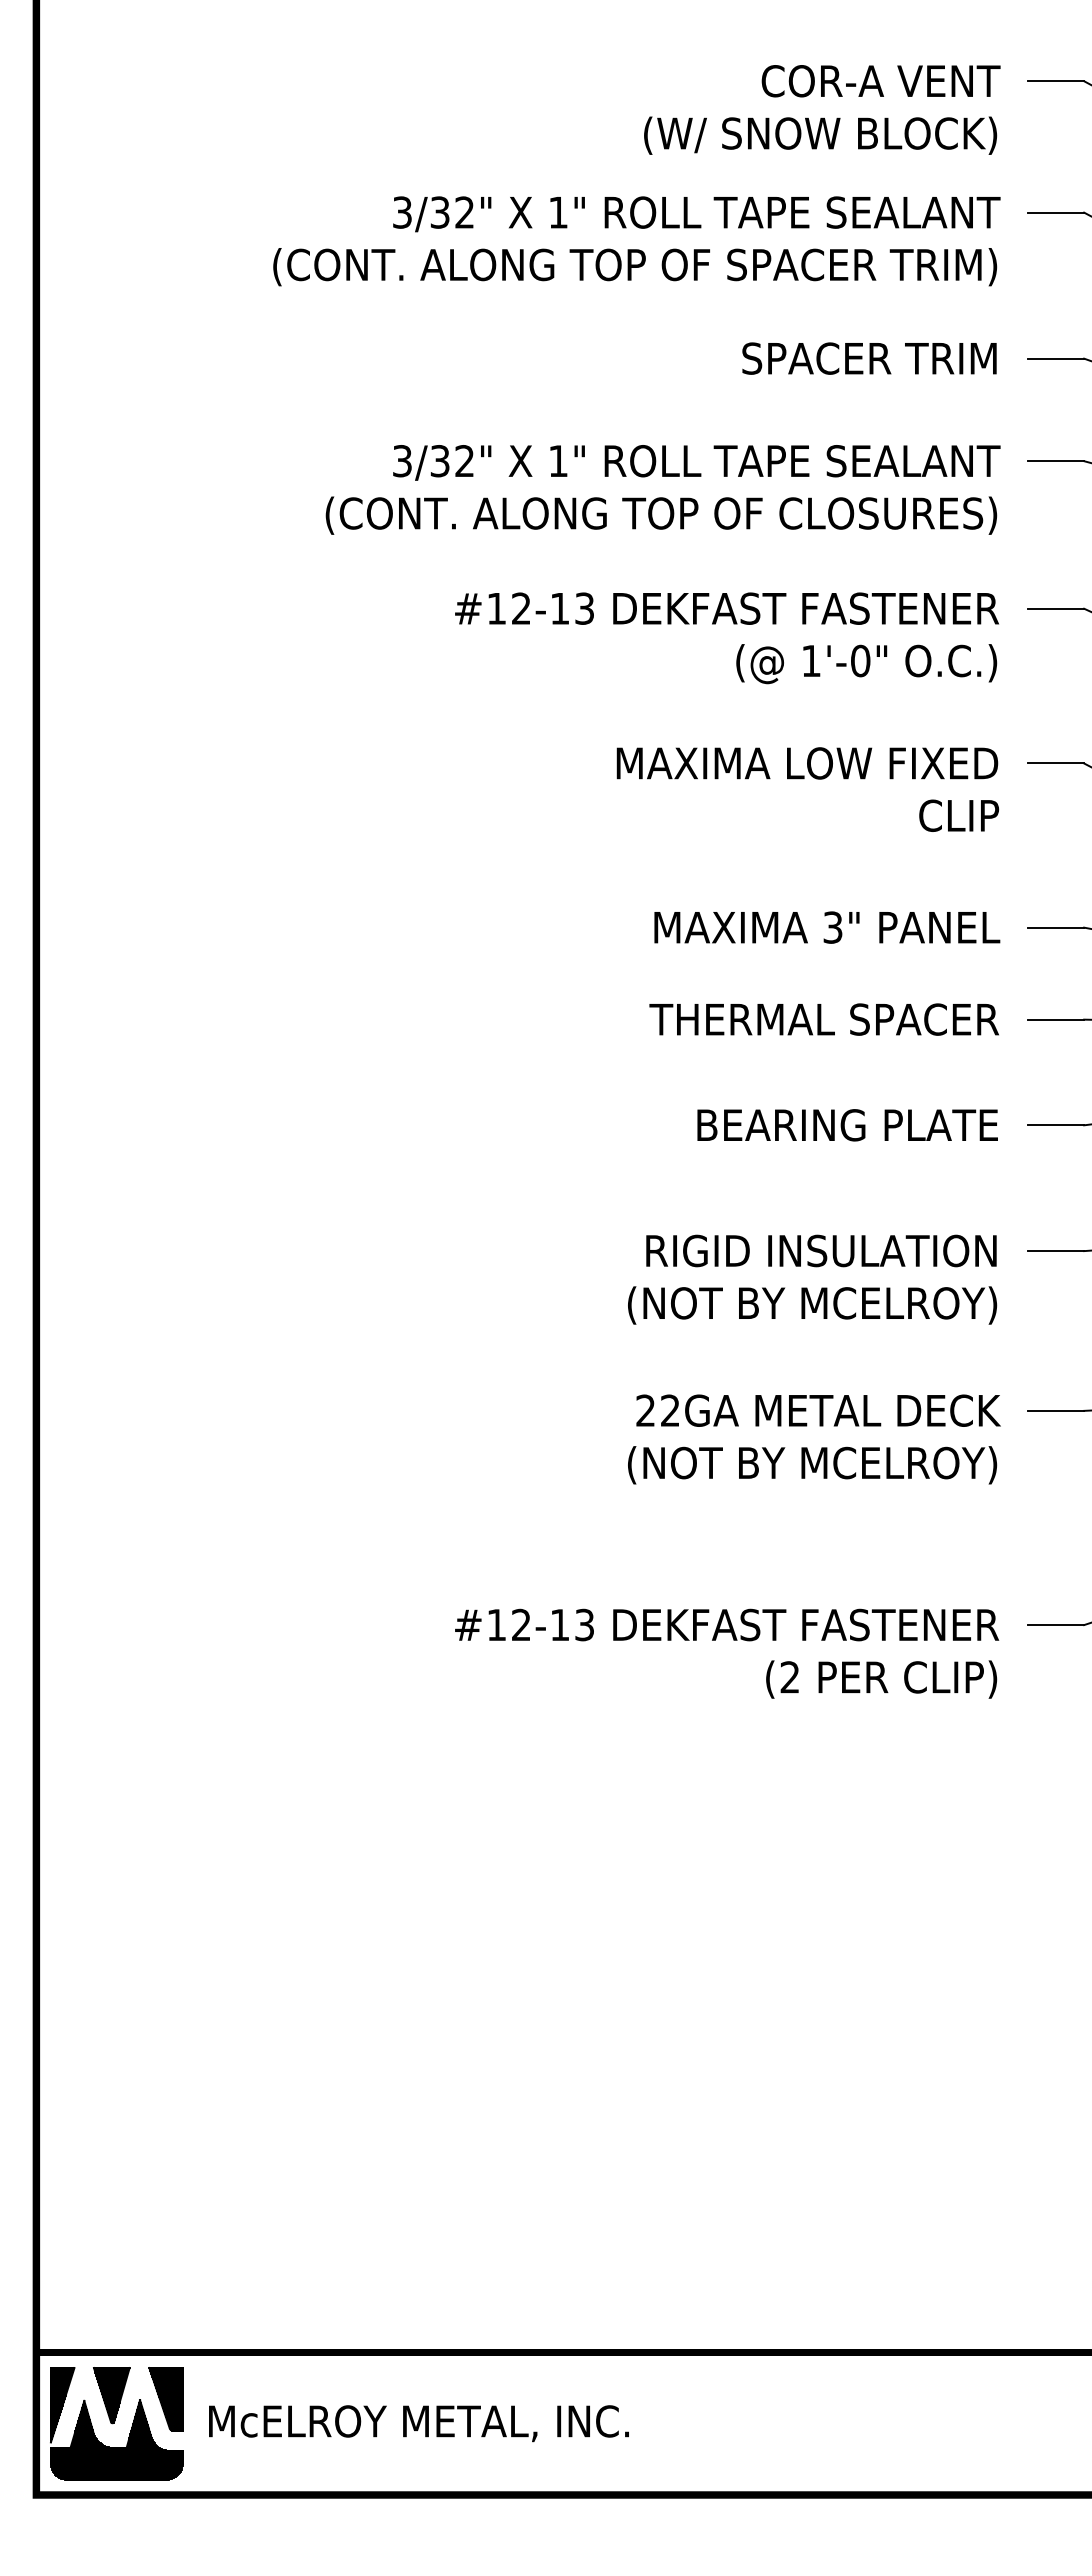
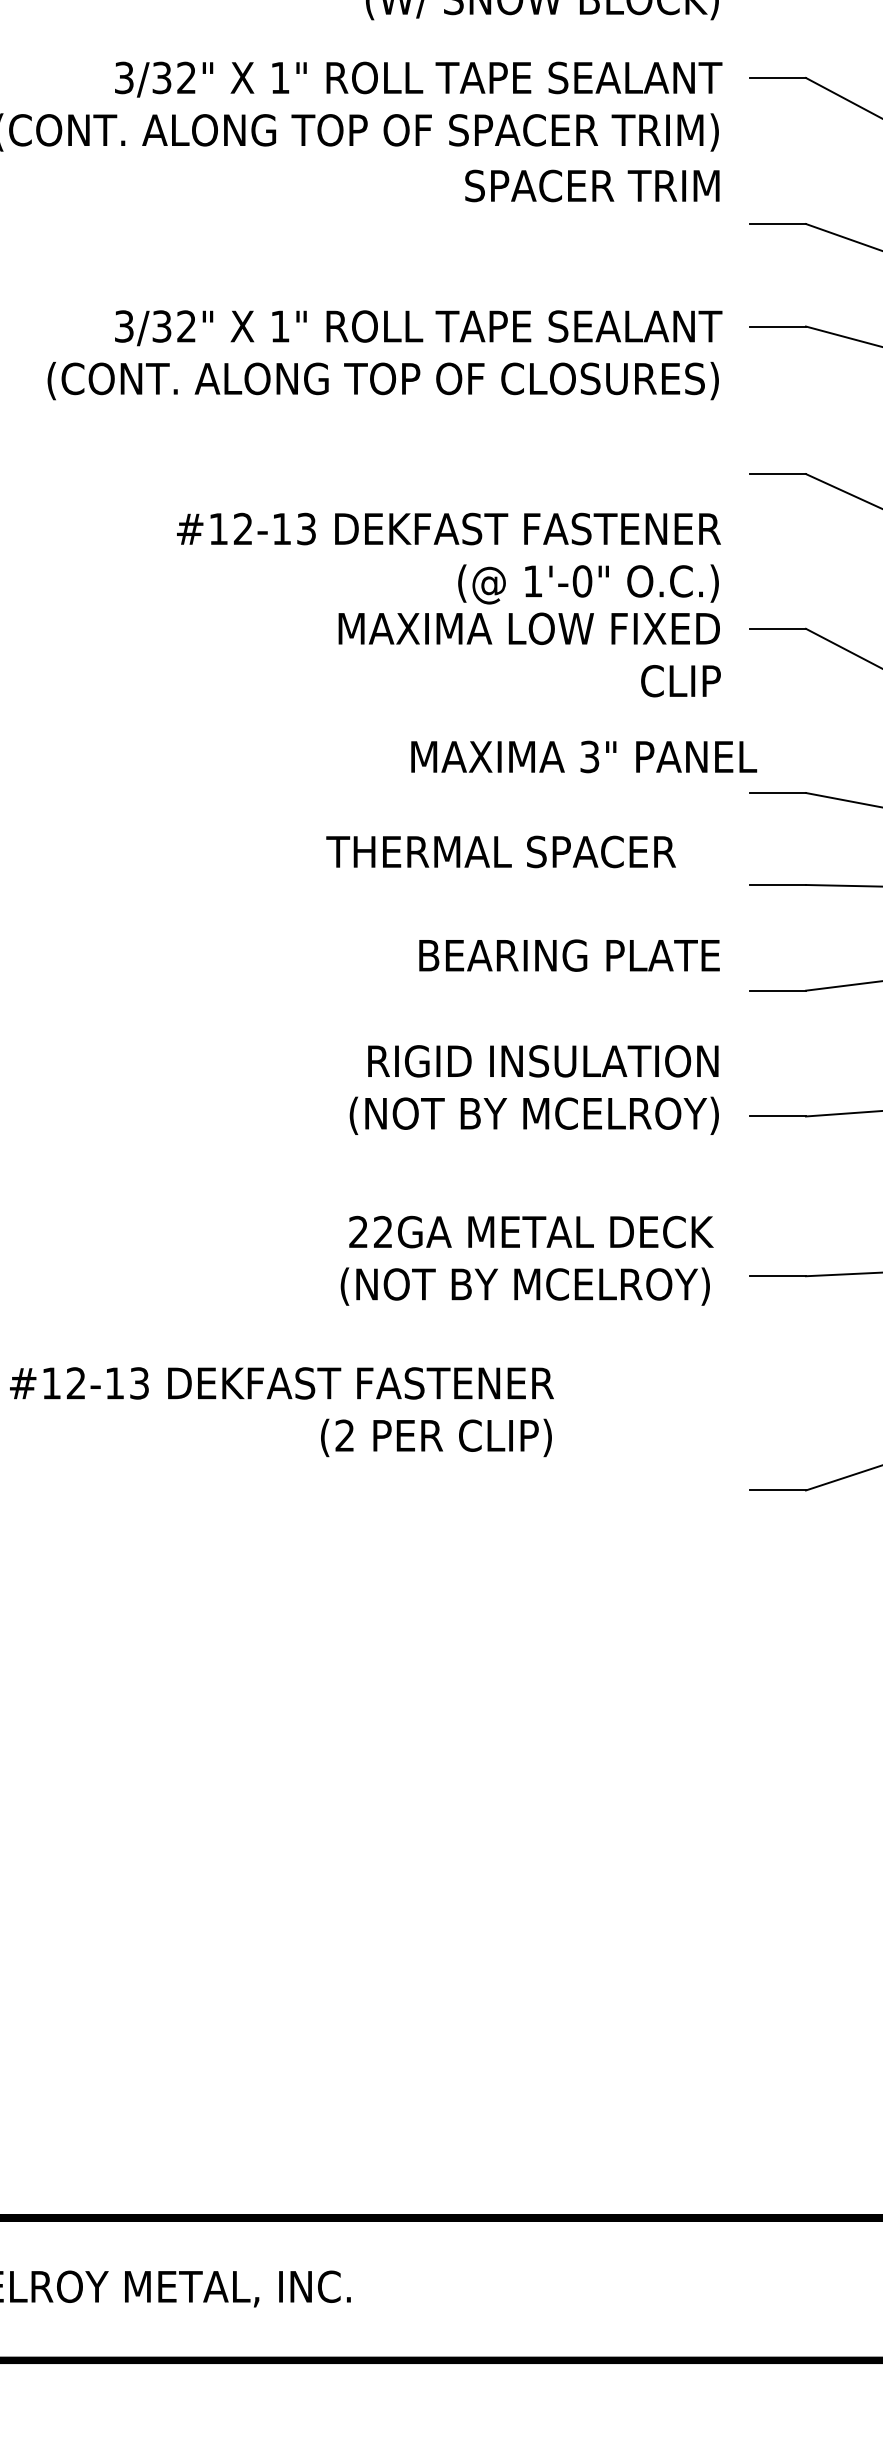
text: (869, 358) -> (592, 185), moved
text: (726, 638) -> (448, 558), moved
text: (827, 927) -> (584, 756), moved
text: (823, 1019) -> (500, 851), moved
text: (847, 1125) -> (569, 955), moved
text: (812, 1279) -> (534, 1089), moved
text: (814, 1439) -> (527, 1260), moved
text: (727, 1653) -> (282, 1411), moved

